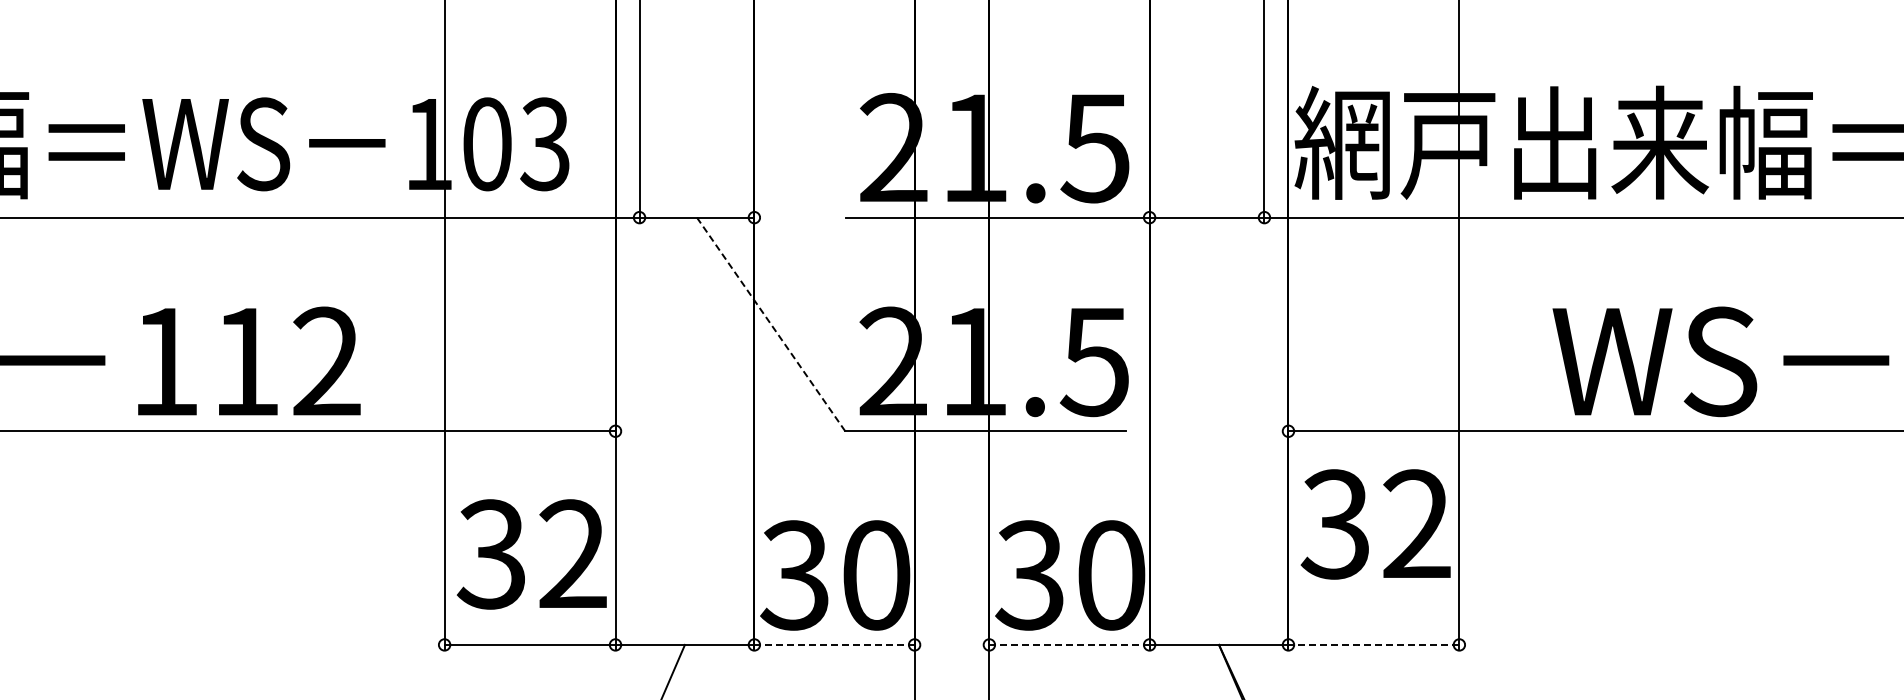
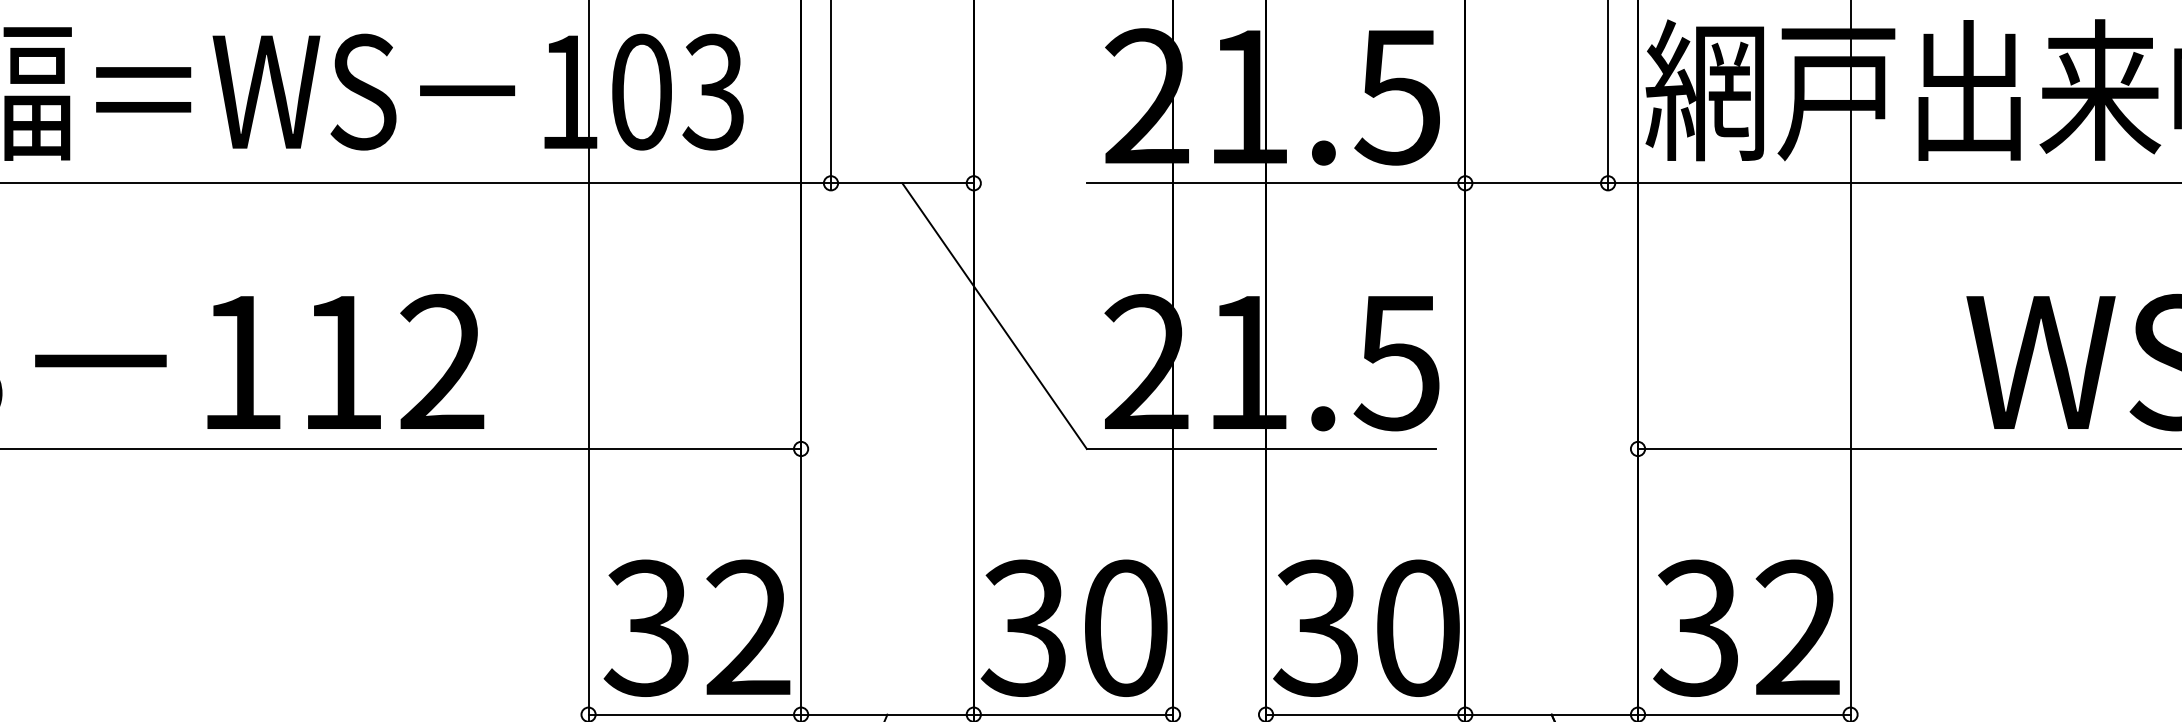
line: (771, 324) -> (995, 316), dashed -> solid
text: (1375, 524) -> (1746, 628), moved
text: (531, 554) -> (696, 628), moved
line: (834, 644) -> (1073, 714), dashed -> solid
line: (1069, 644) -> (1365, 714), dashed -> solid
line: (1373, 644) -> (1743, 714), dashed -> solid

